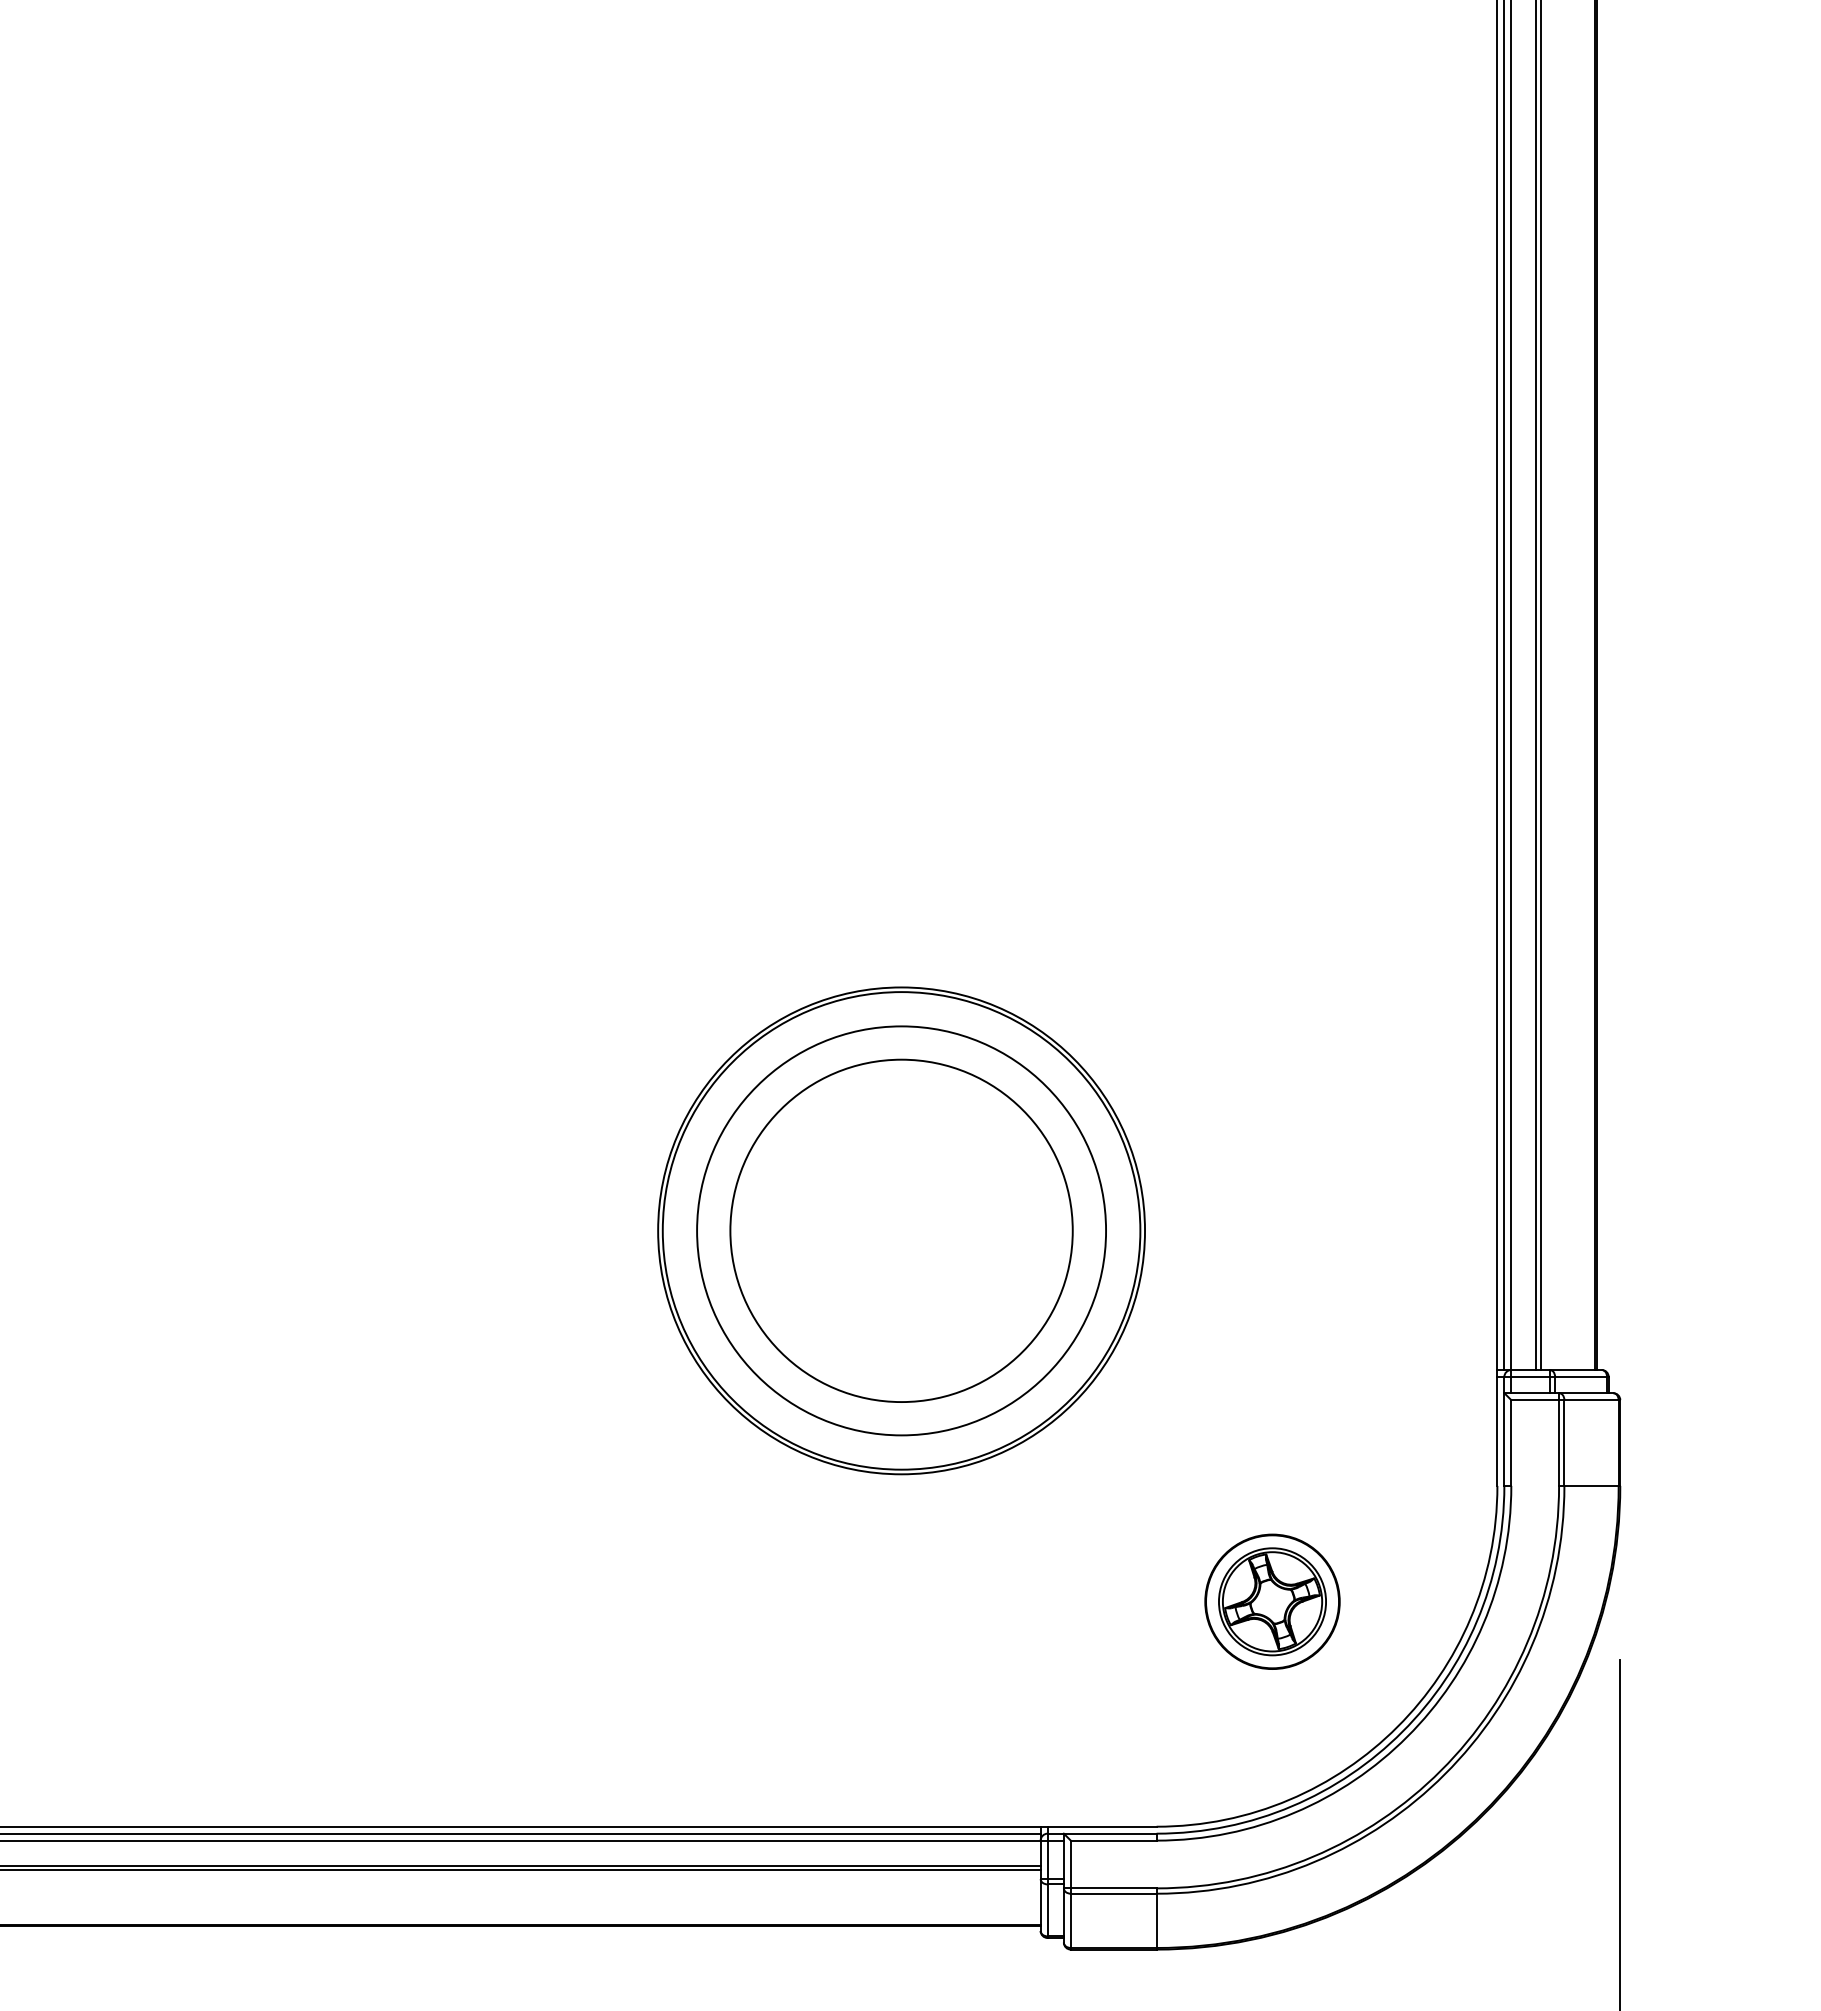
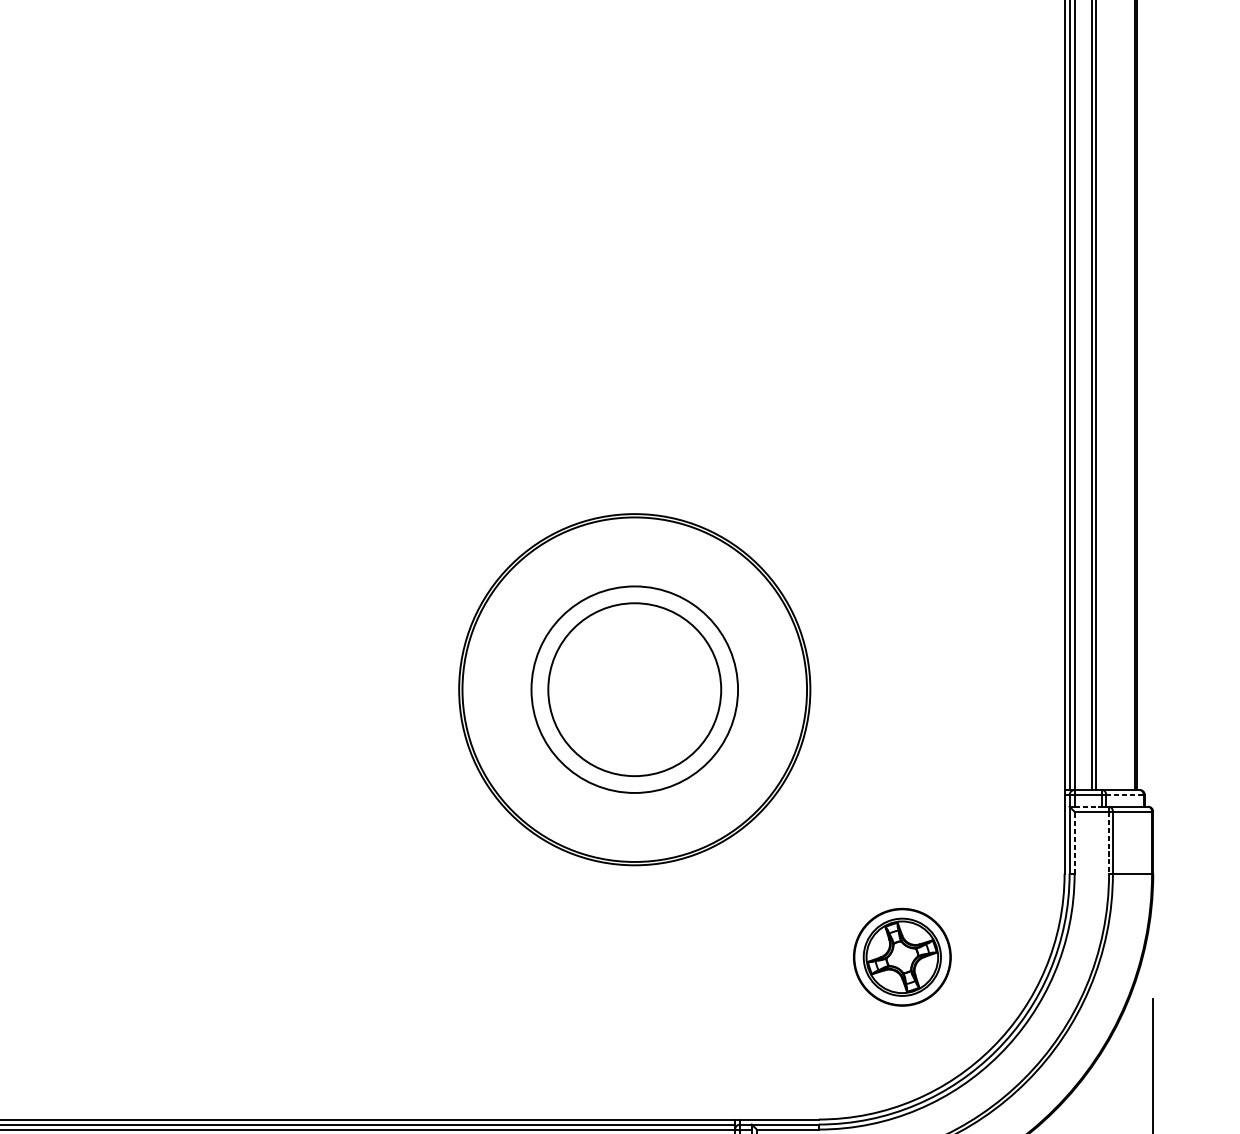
circle: (901, 1230) -> (634, 689), size x0.7
circle: (901, 1230) -> (634, 689), size x0.7
line: (1581, 1376) -> (1125, 794), solid -> dashed
line: (1531, 1393) -> (1089, 807), solid -> dashed
line: (1511, 1443) -> (1074, 843), solid -> dashed
line: (1559, 1443) -> (1109, 843), solid -> dashed

